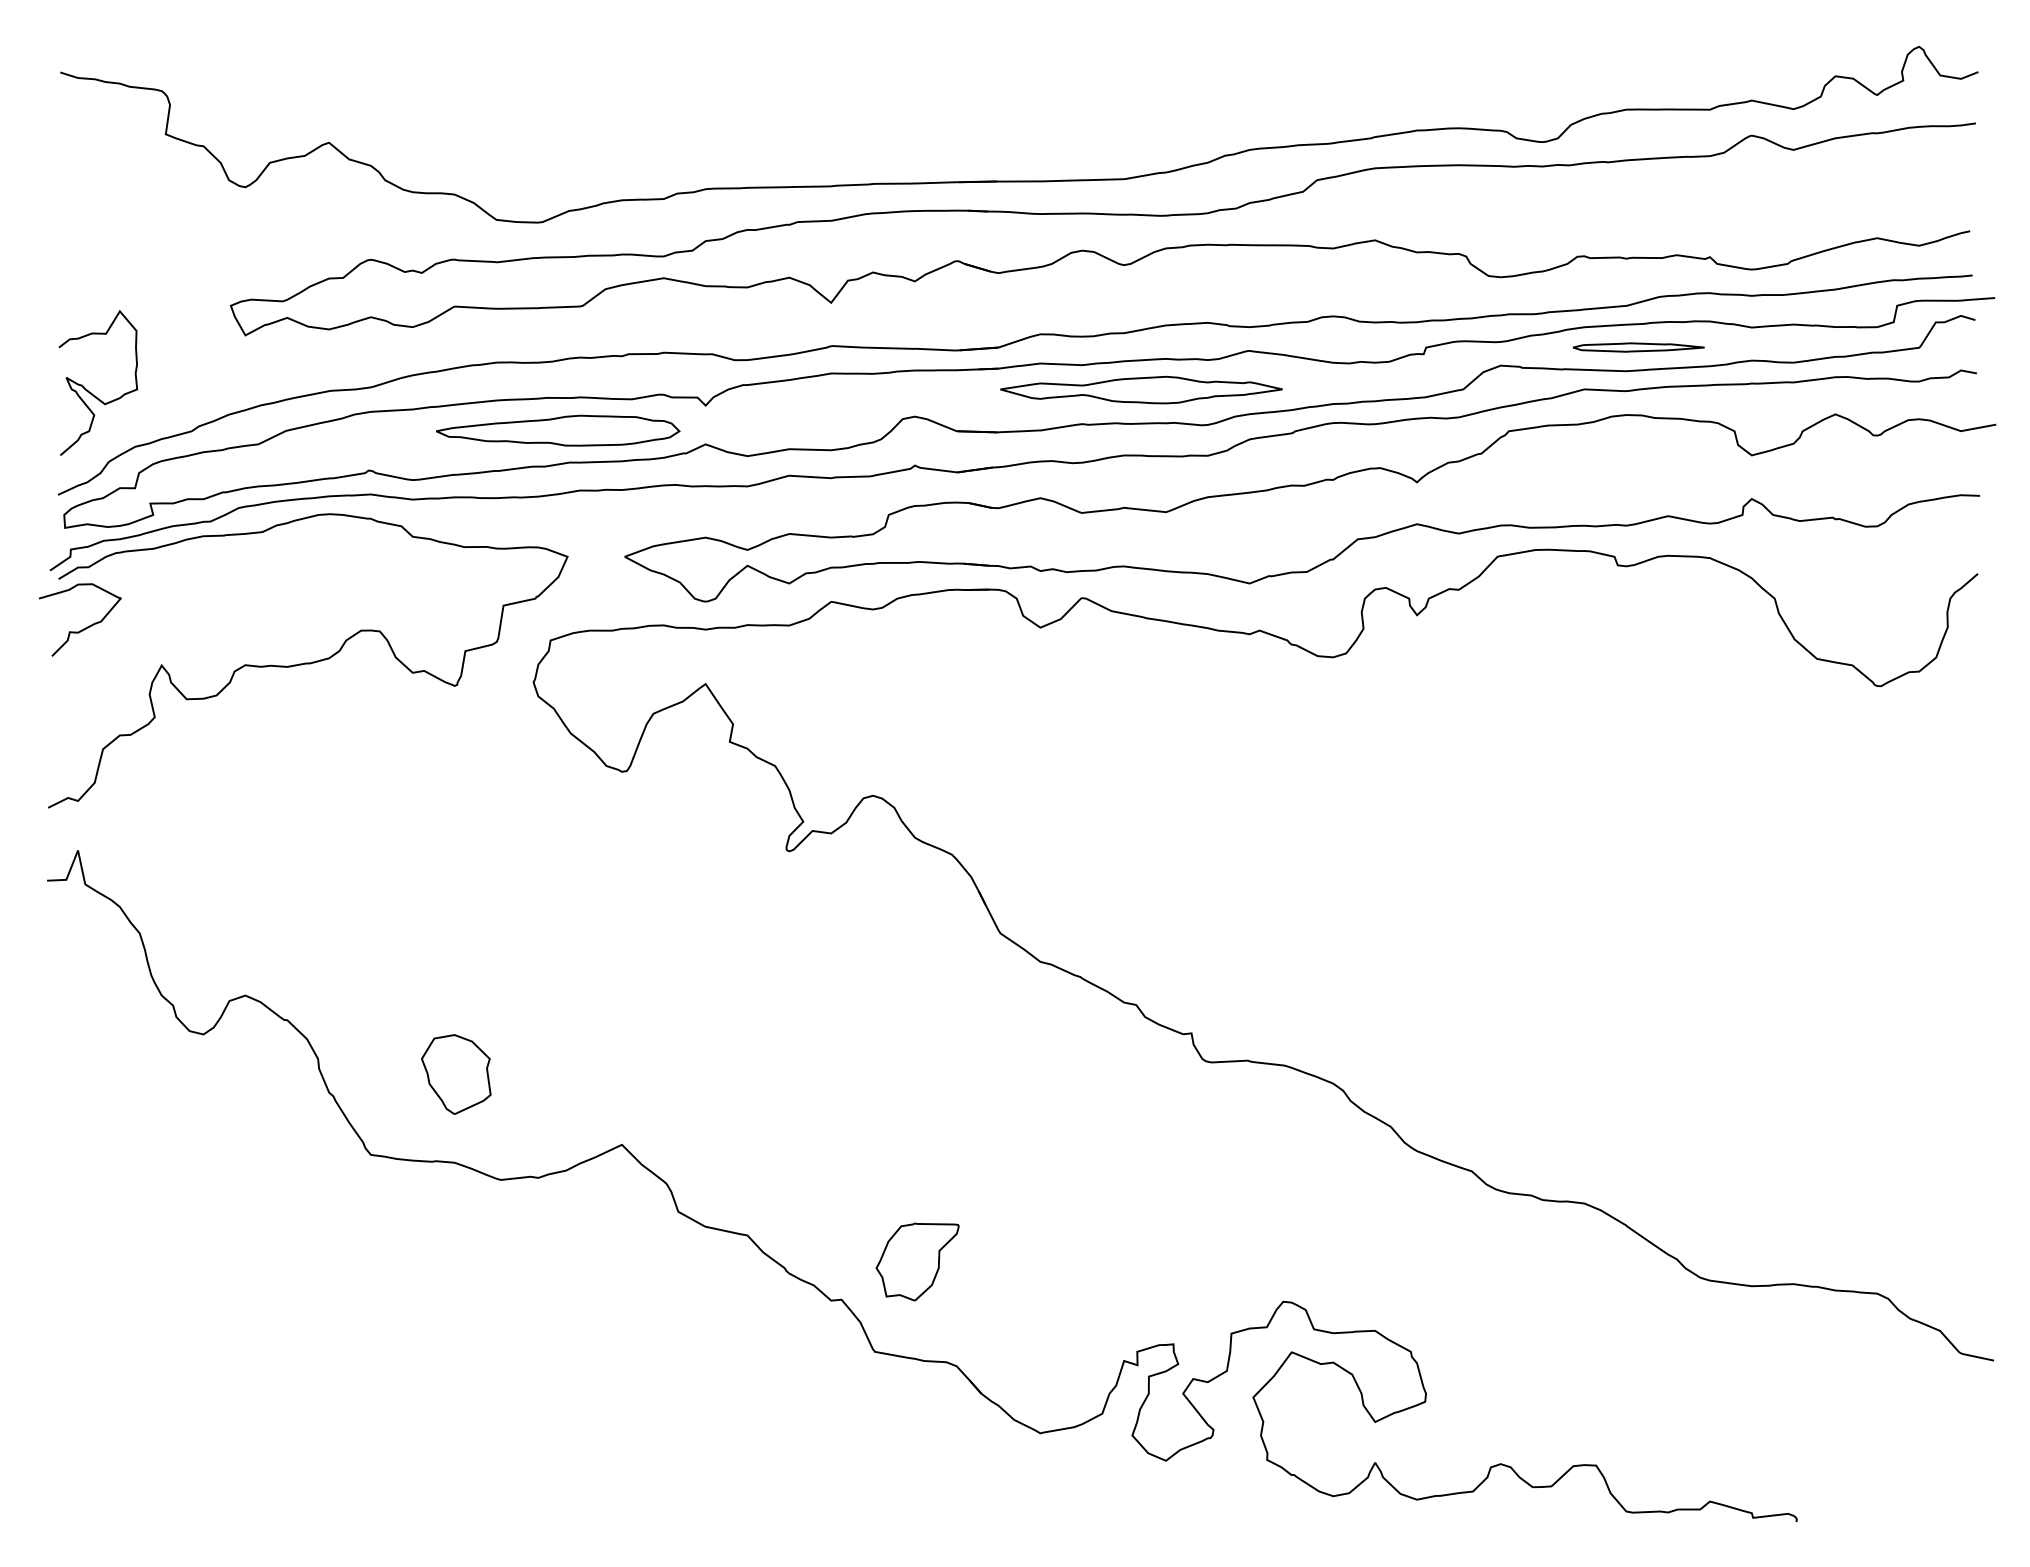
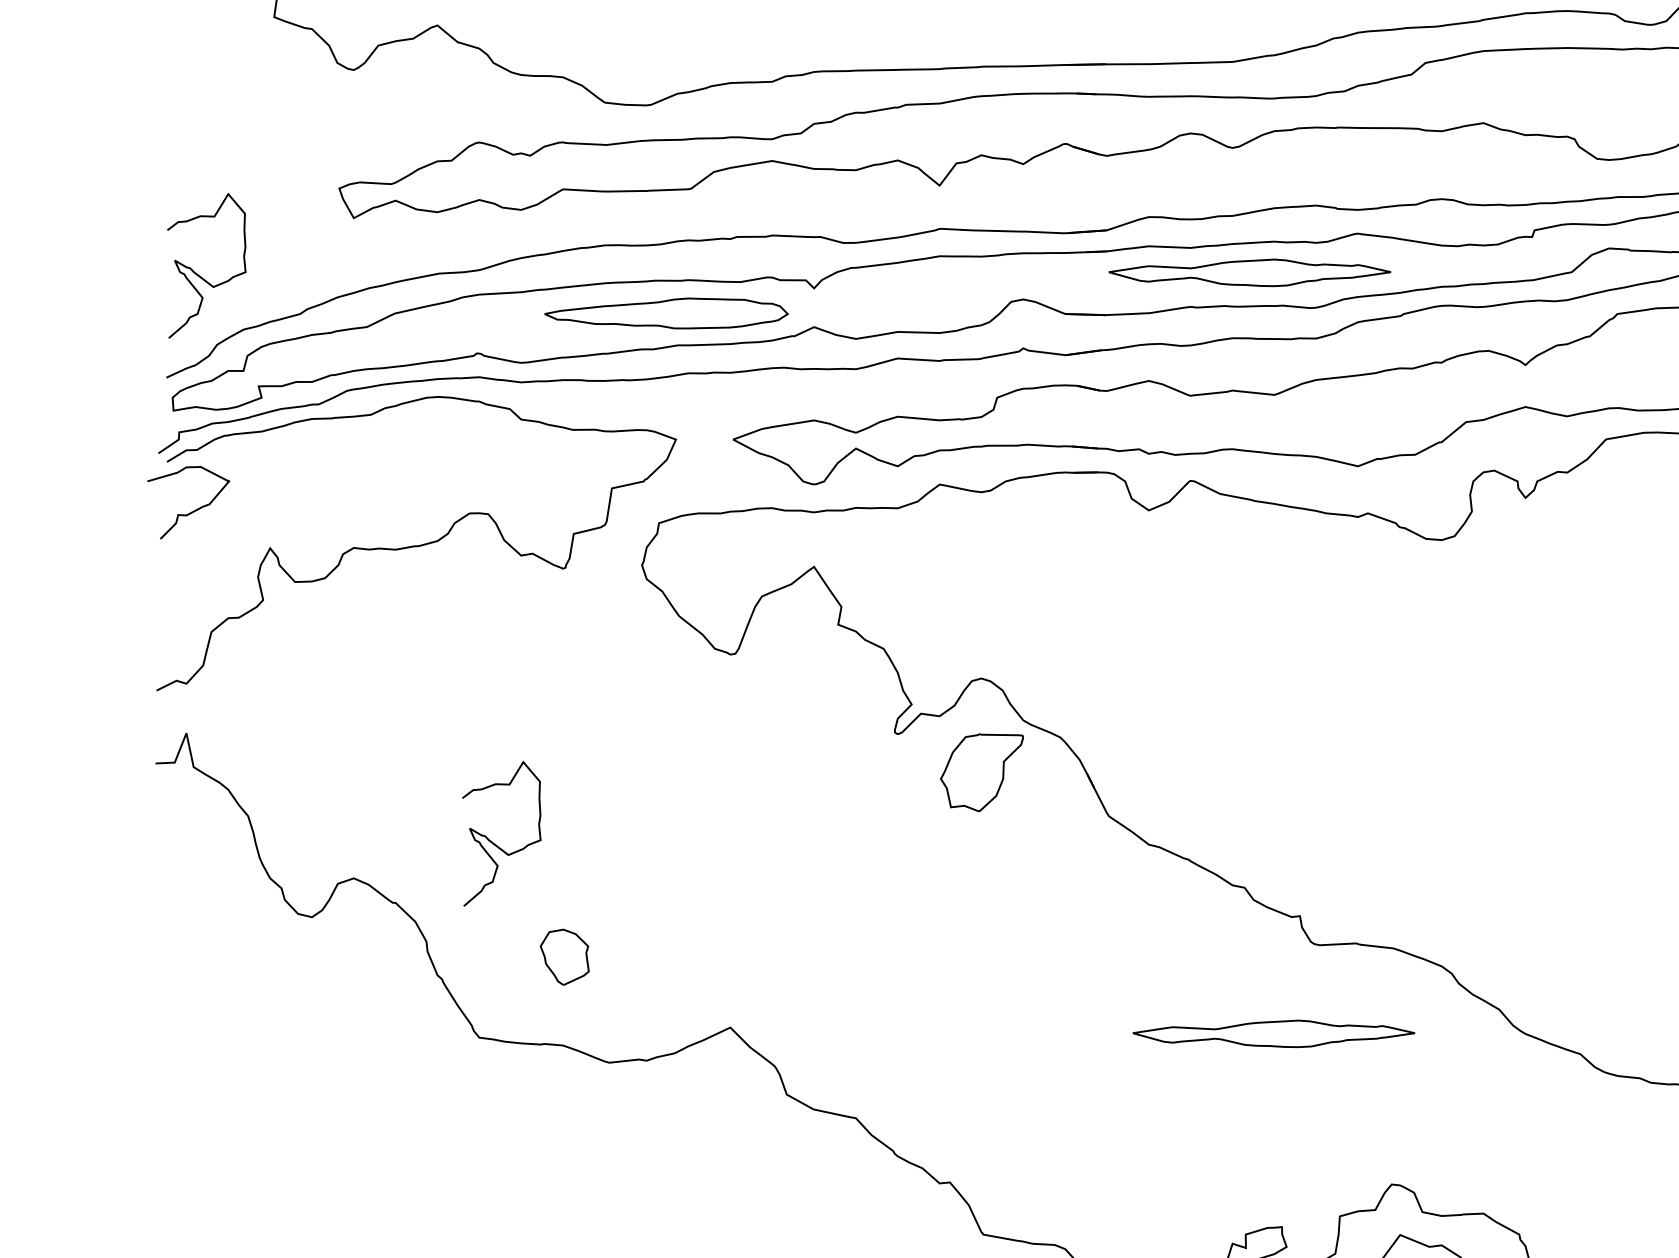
curve: (386, 960) -> (494, 843), added
part: (456, 1074) -> (564, 957), size x0.7
part: (1165, 1150) -> (1273, 1033), added
part: (917, 1261) -> (981, 772), moved

